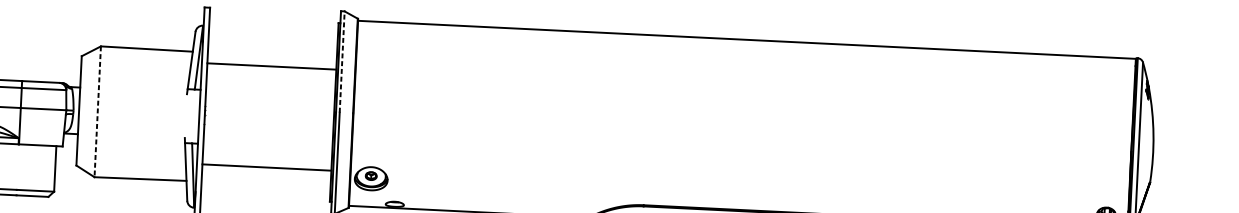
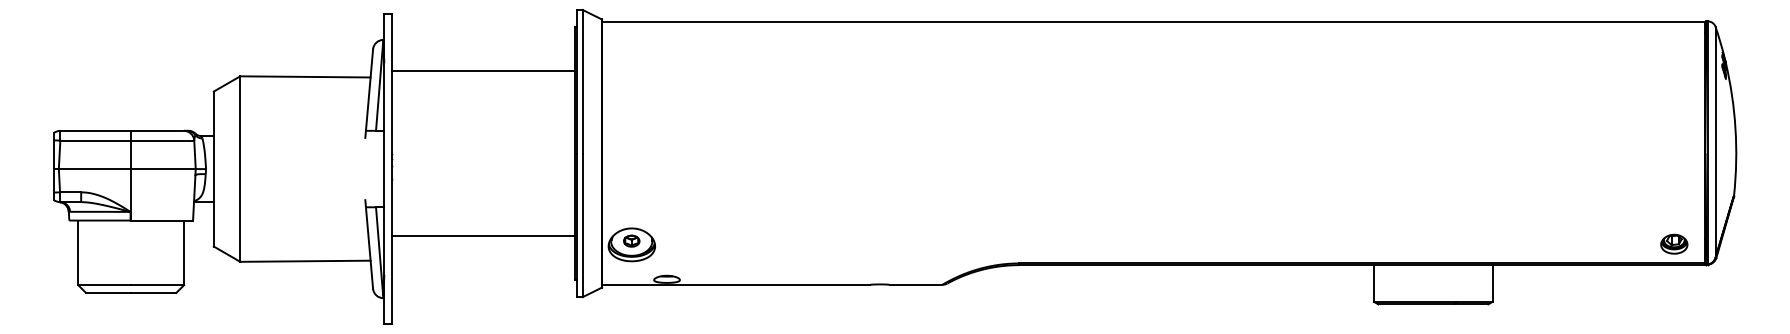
line: (342, 61) -> (582, 81), dashed -> solid
line: (271, 66) -> (483, 70), moved
line: (97, 112) -> (240, 169), dashed -> solid

